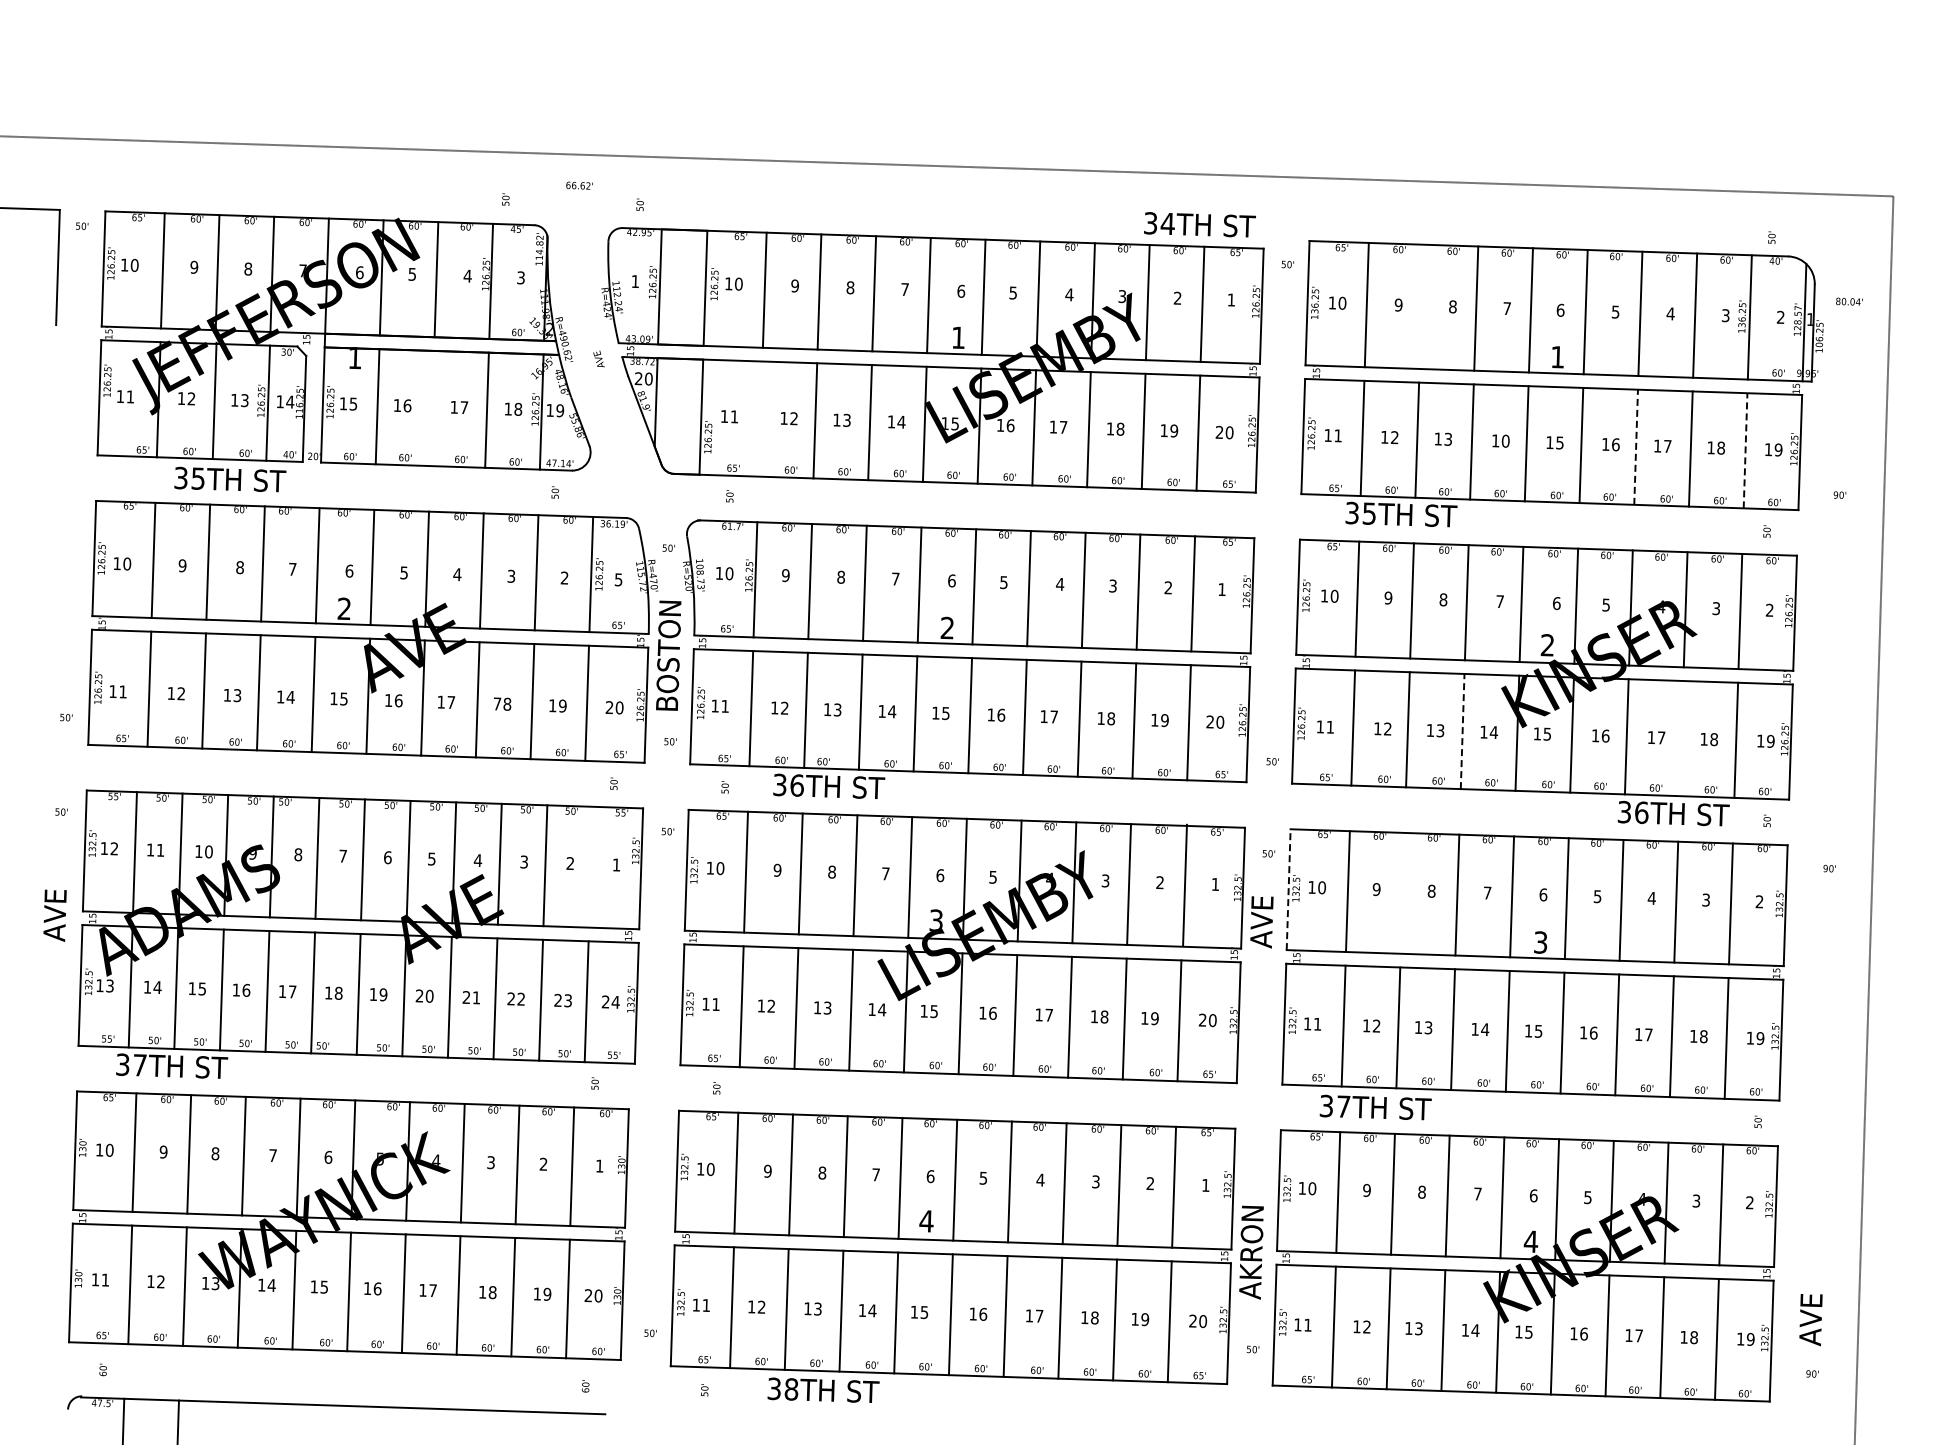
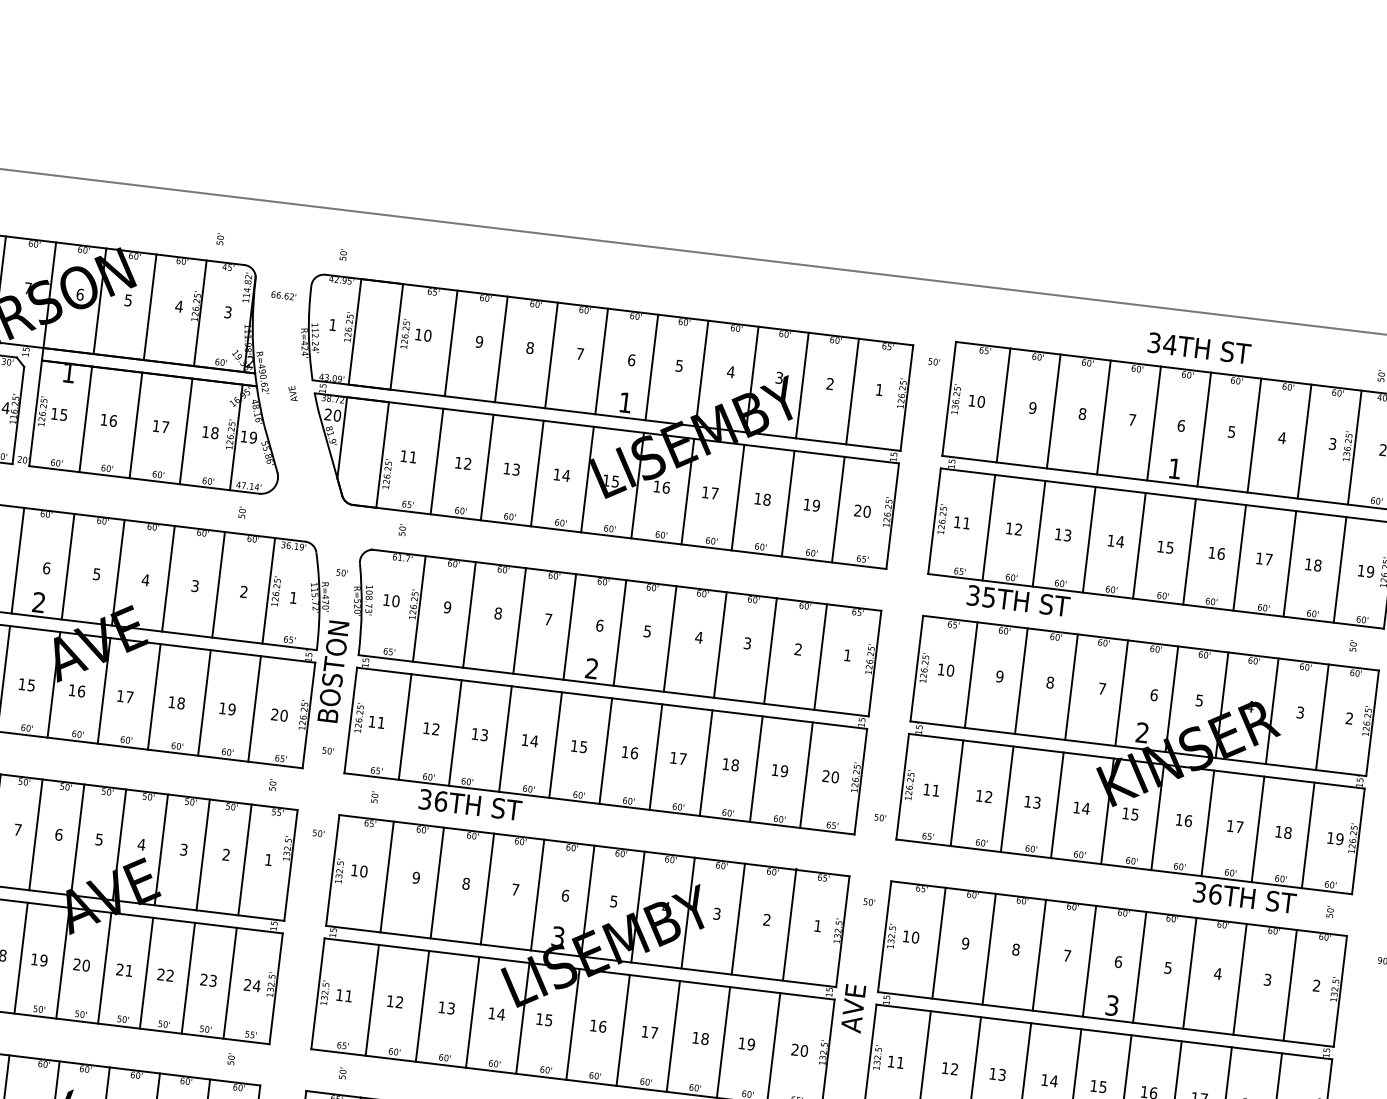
text: (579, 185) -> (283, 295), moved
text: (1199, 224) -> (1199, 347), moved
line: (1421, 306) -> (1053, 411), added
line: (432, 408) -> (136, 425), added
line: (760, 418) -> (436, 460), added
text: (1505, 440) -> (1120, 541), 10 -> 14
line: (1636, 447) -> (1240, 558), dashed -> solid
line: (1745, 450) -> (1340, 569), dashed -> solid
text: (618, 579) -> (293, 597), 5 -> 1
text: (497, 703) -> (172, 701), 78 -> 18
line: (1462, 731) -> (1057, 805), dashed -> solid
line: (1681, 738) -> (1258, 829), added
line: (590, 866) -> (244, 859), added
line: (1288, 889) -> (884, 936), dashed -> solid
line: (1402, 892) -> (989, 948), added
text: (1261, 922) -> (853, 1008), moved

